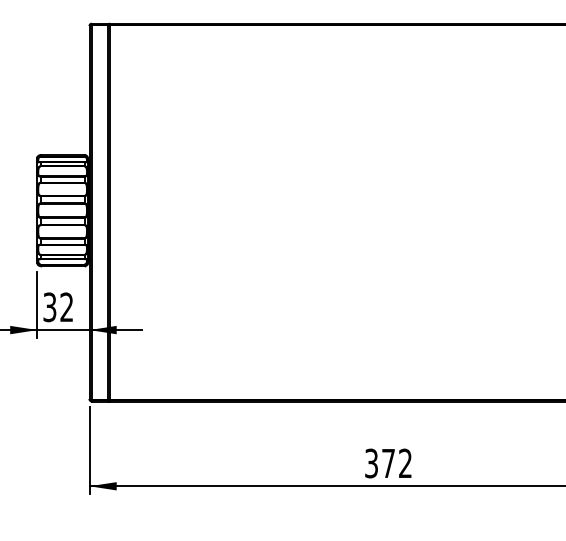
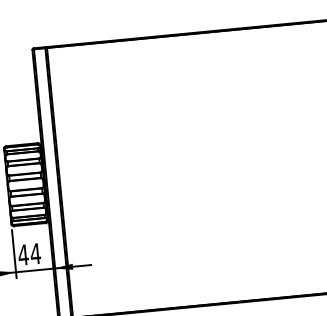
text: (57, 307) -> (28, 254), 32 -> 44

